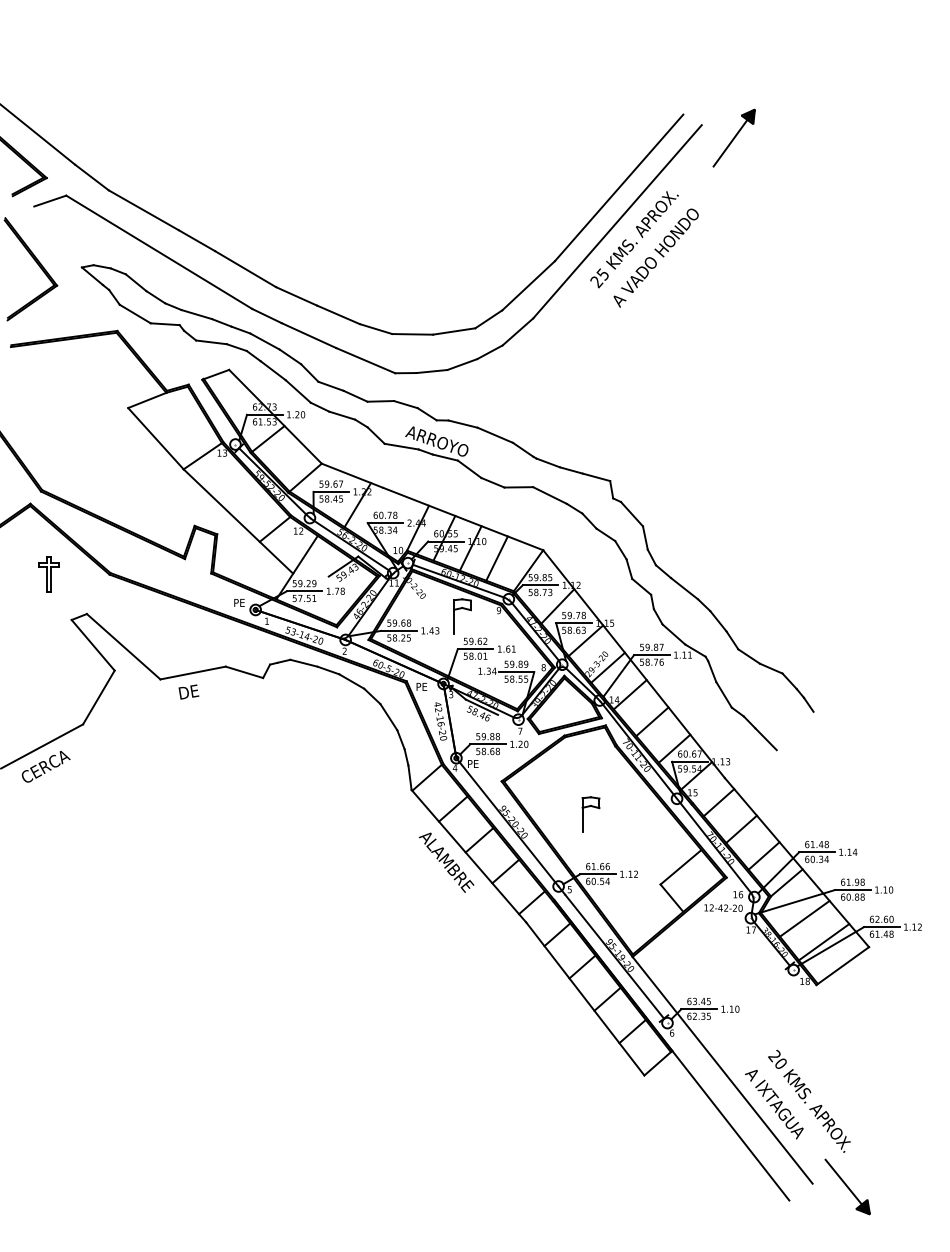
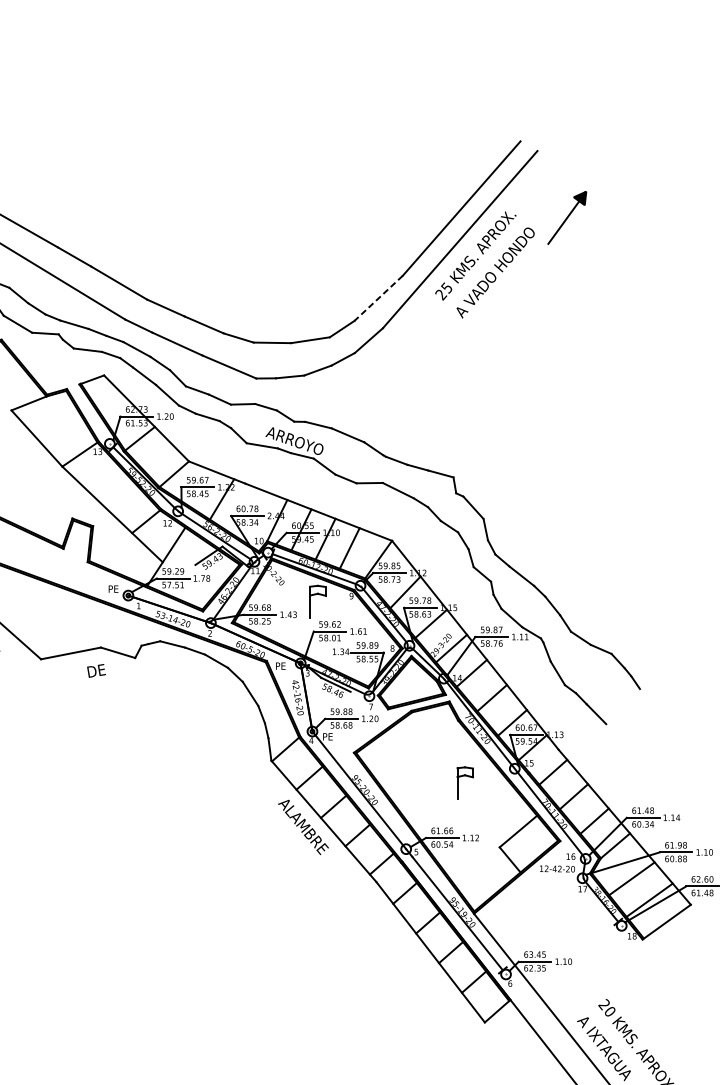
part: (733, 137) -> (566, 217), moved
line: (528, 286) -> (378, 298), solid -> dashed
text: (188, 691) -> (96, 670), moved
part: (583, 814) -> (458, 783), moved

